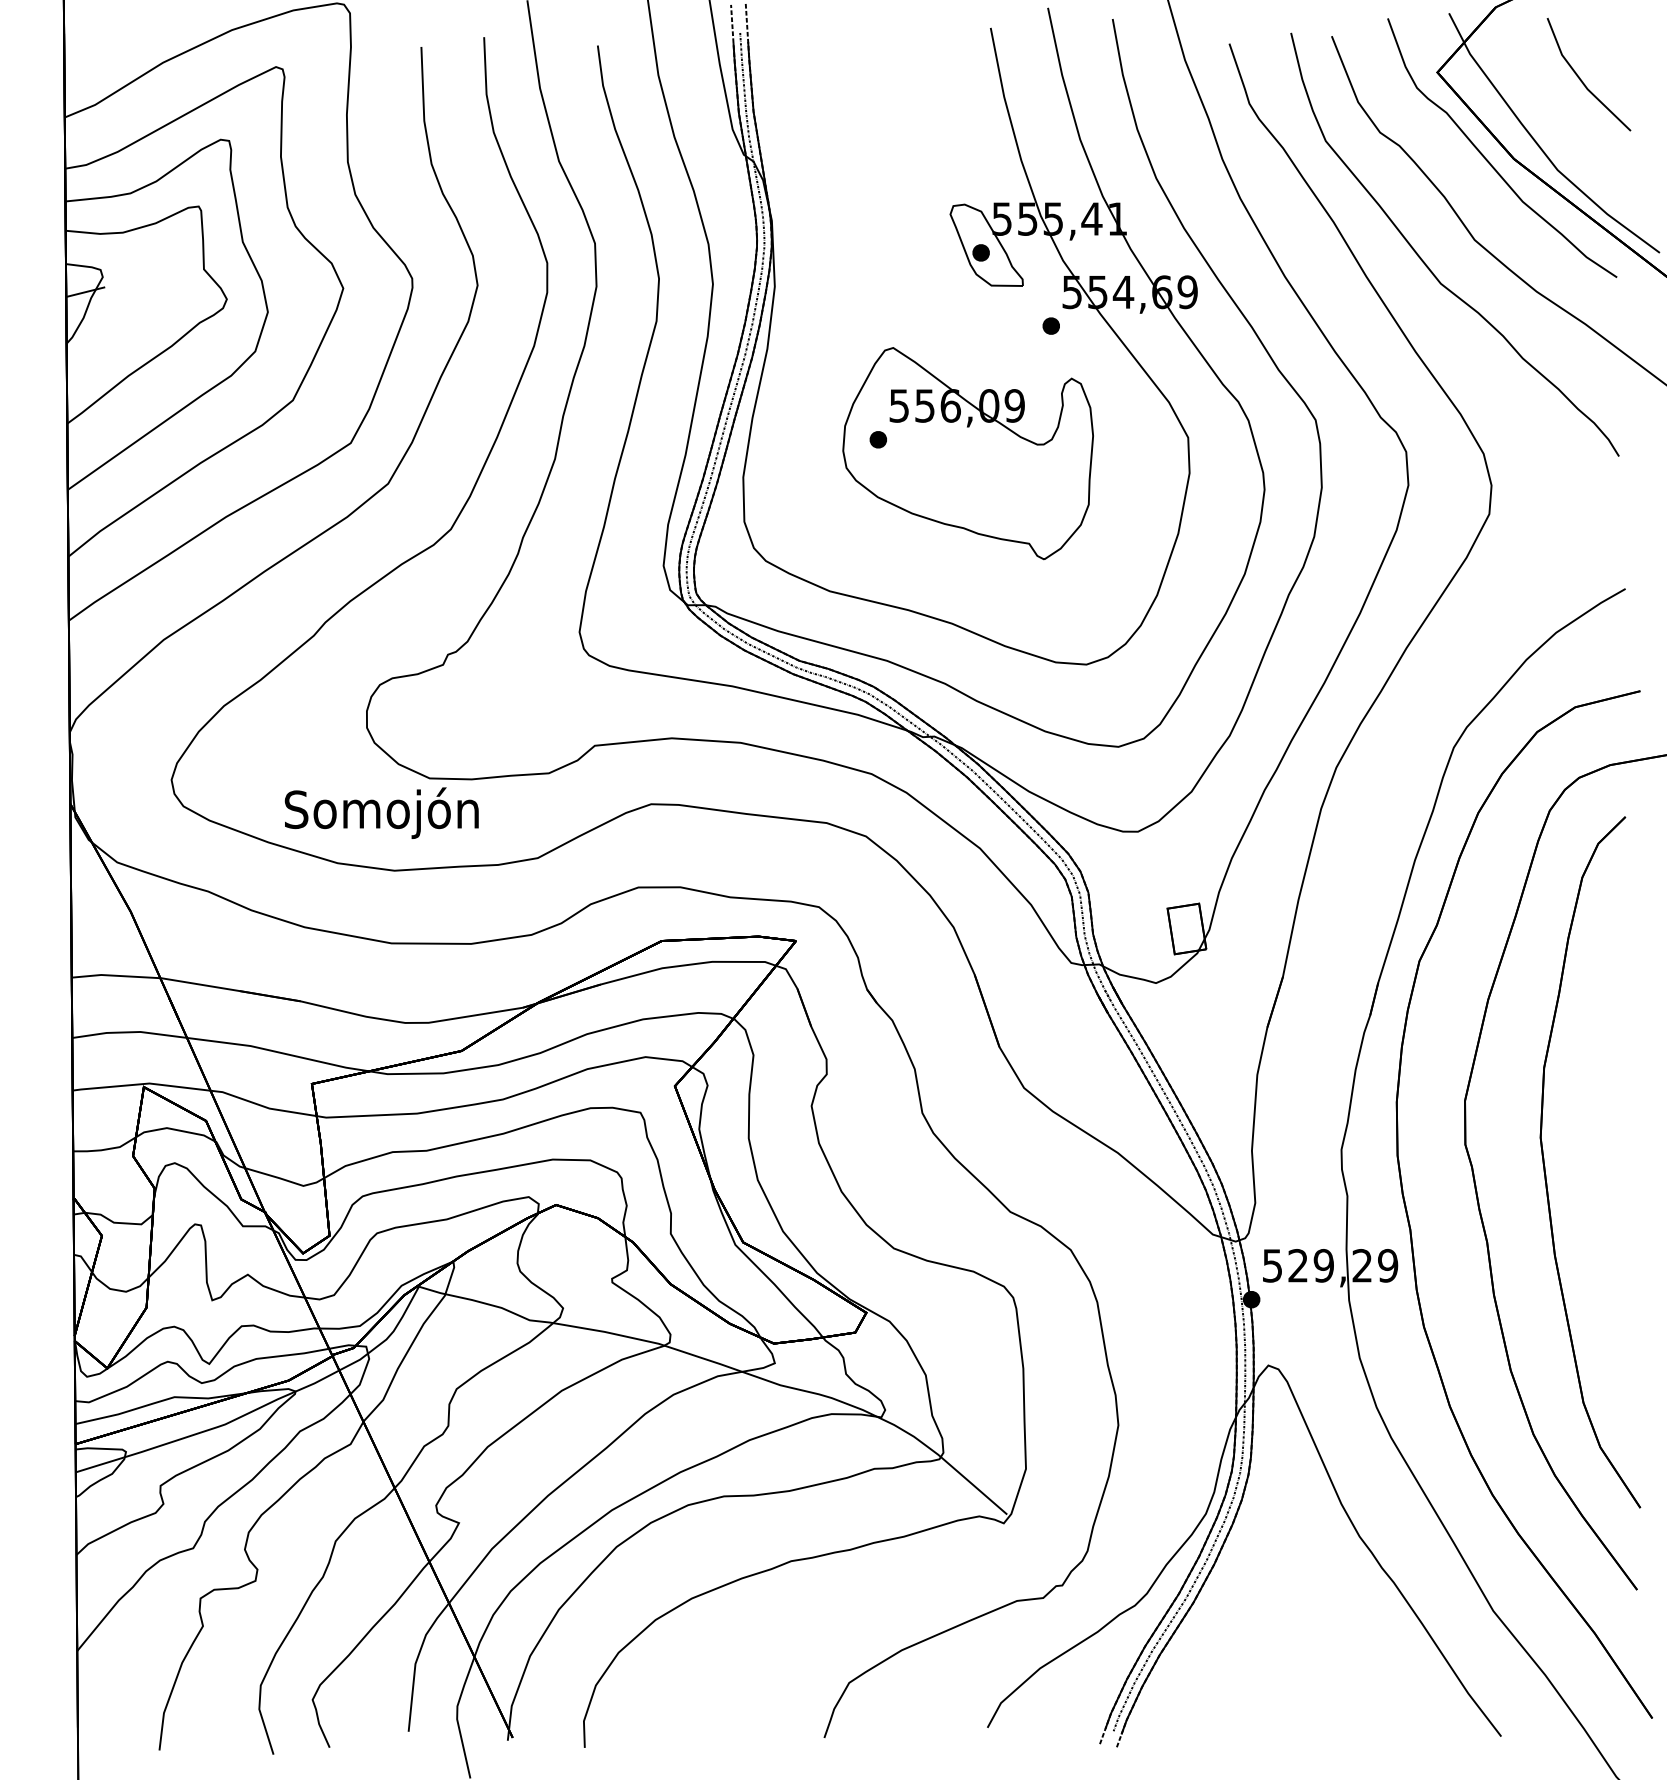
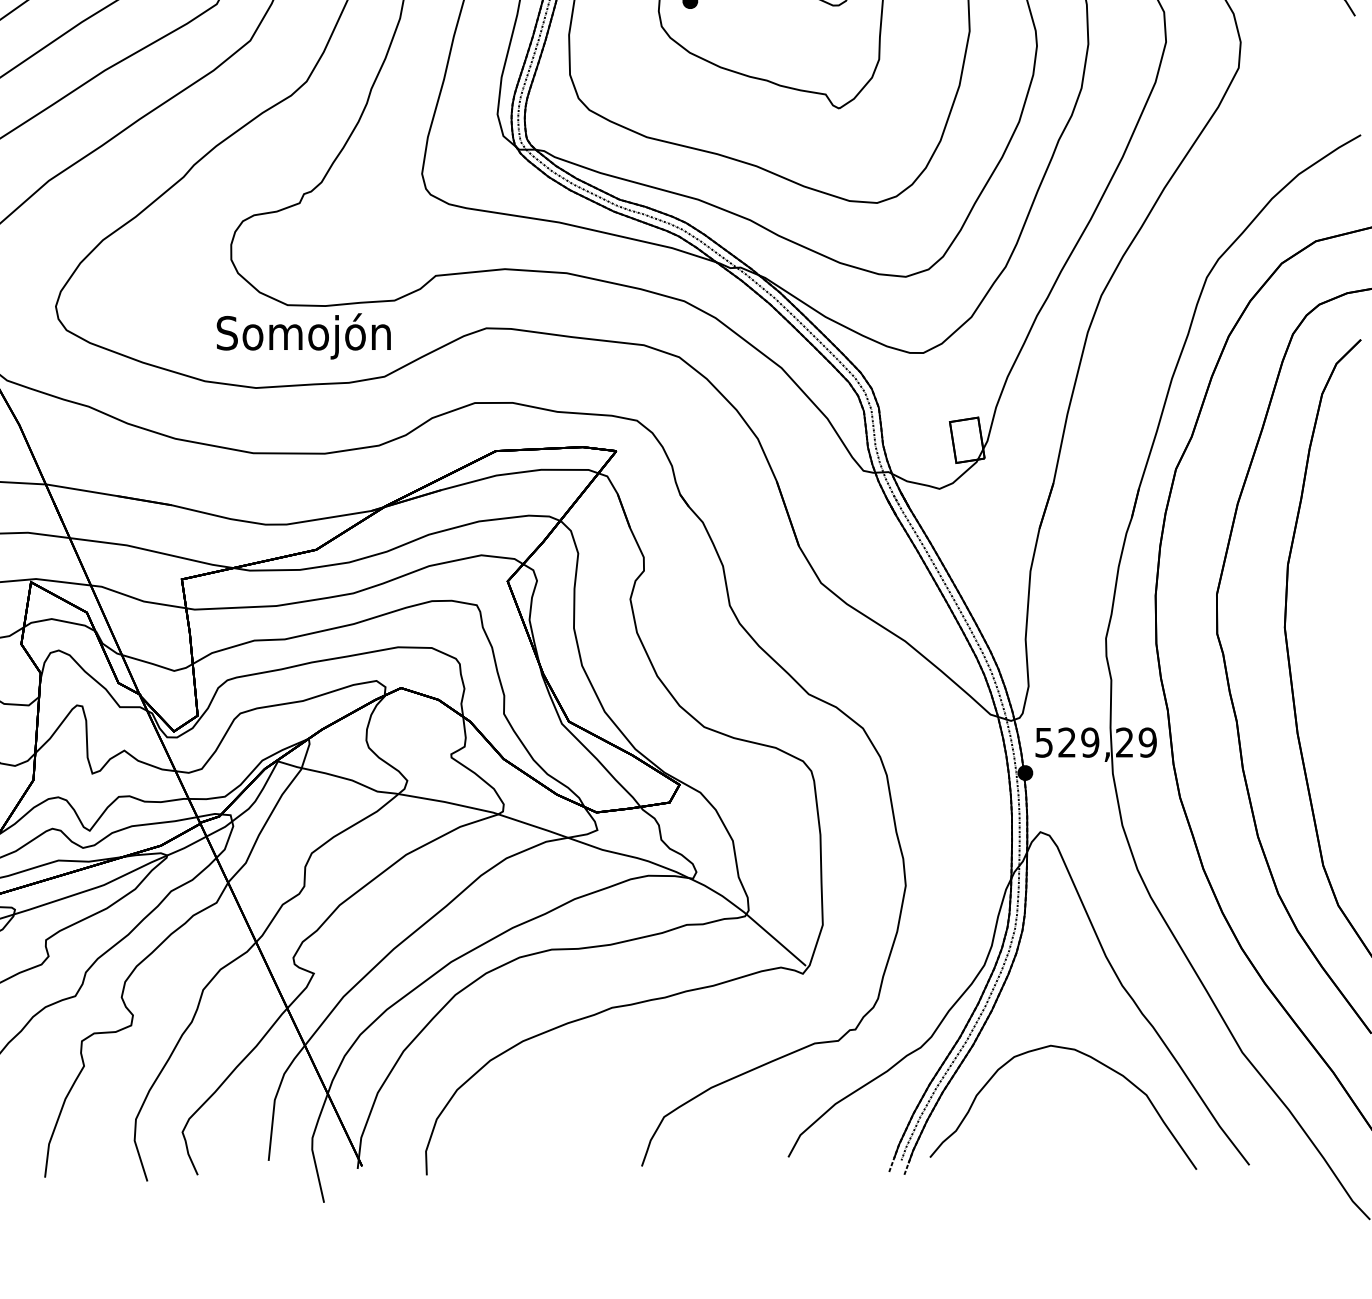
text: (381, 812) -> (303, 335), moved
curve: (1320, 1615) -> (1087, 1056), added

